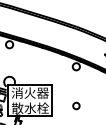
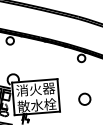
circle: (76, 105) -> (84, 98), size x1.67

